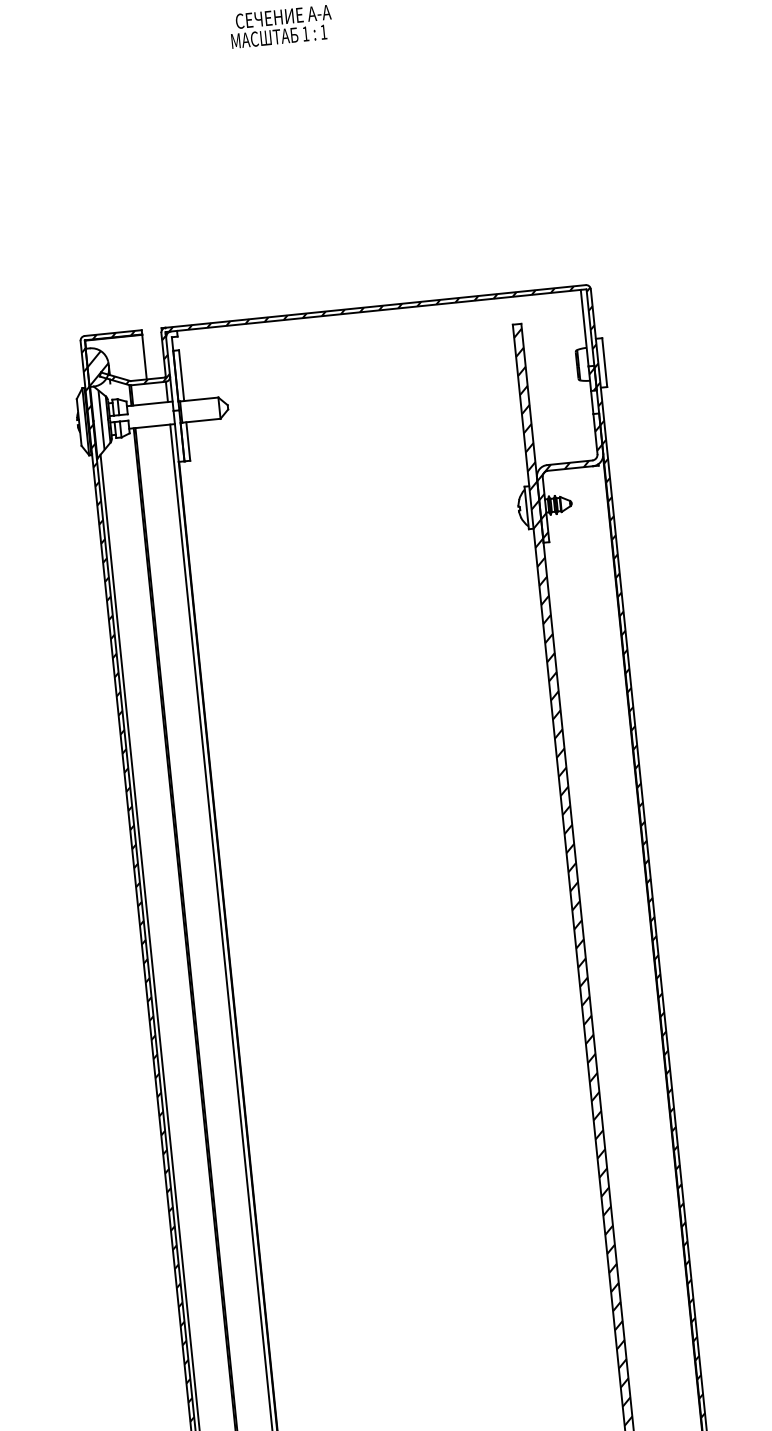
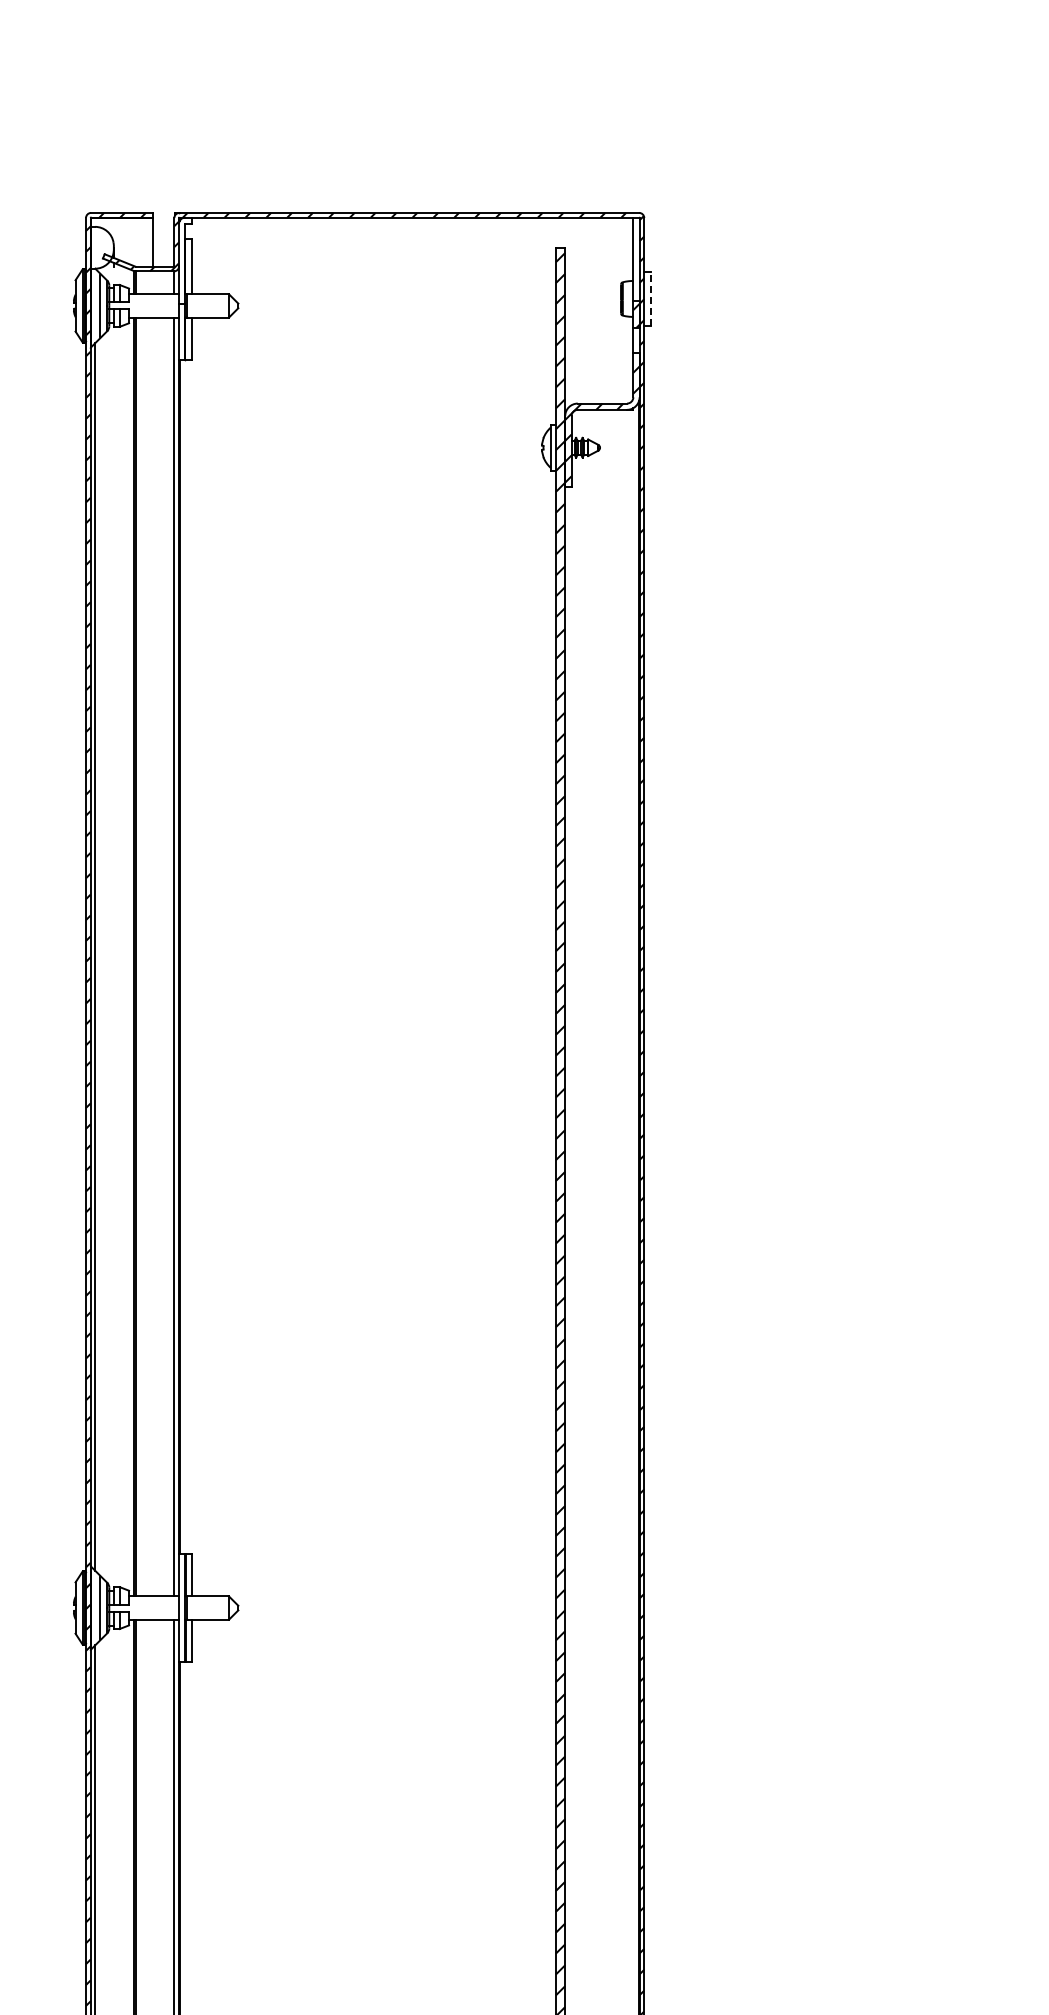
line: (604, 362) -> (651, 298), solid -> dashed
hatch: (97, 368) -> (101, 249), removed

